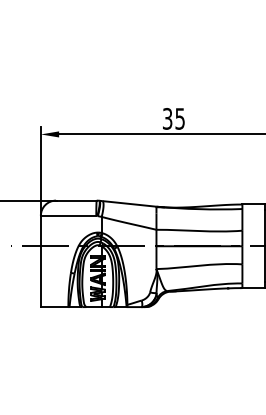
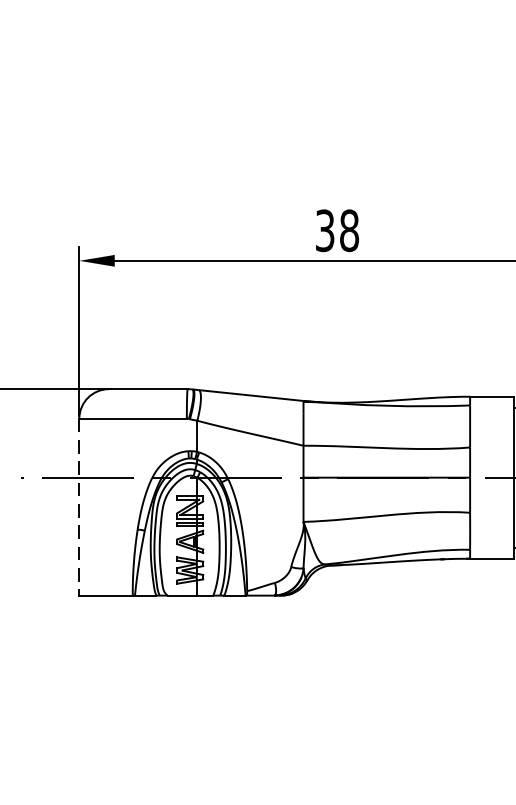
text: (180, 118) -> (350, 229), 35 -> 38
line: (40, 261) -> (78, 507), solid -> dashed

